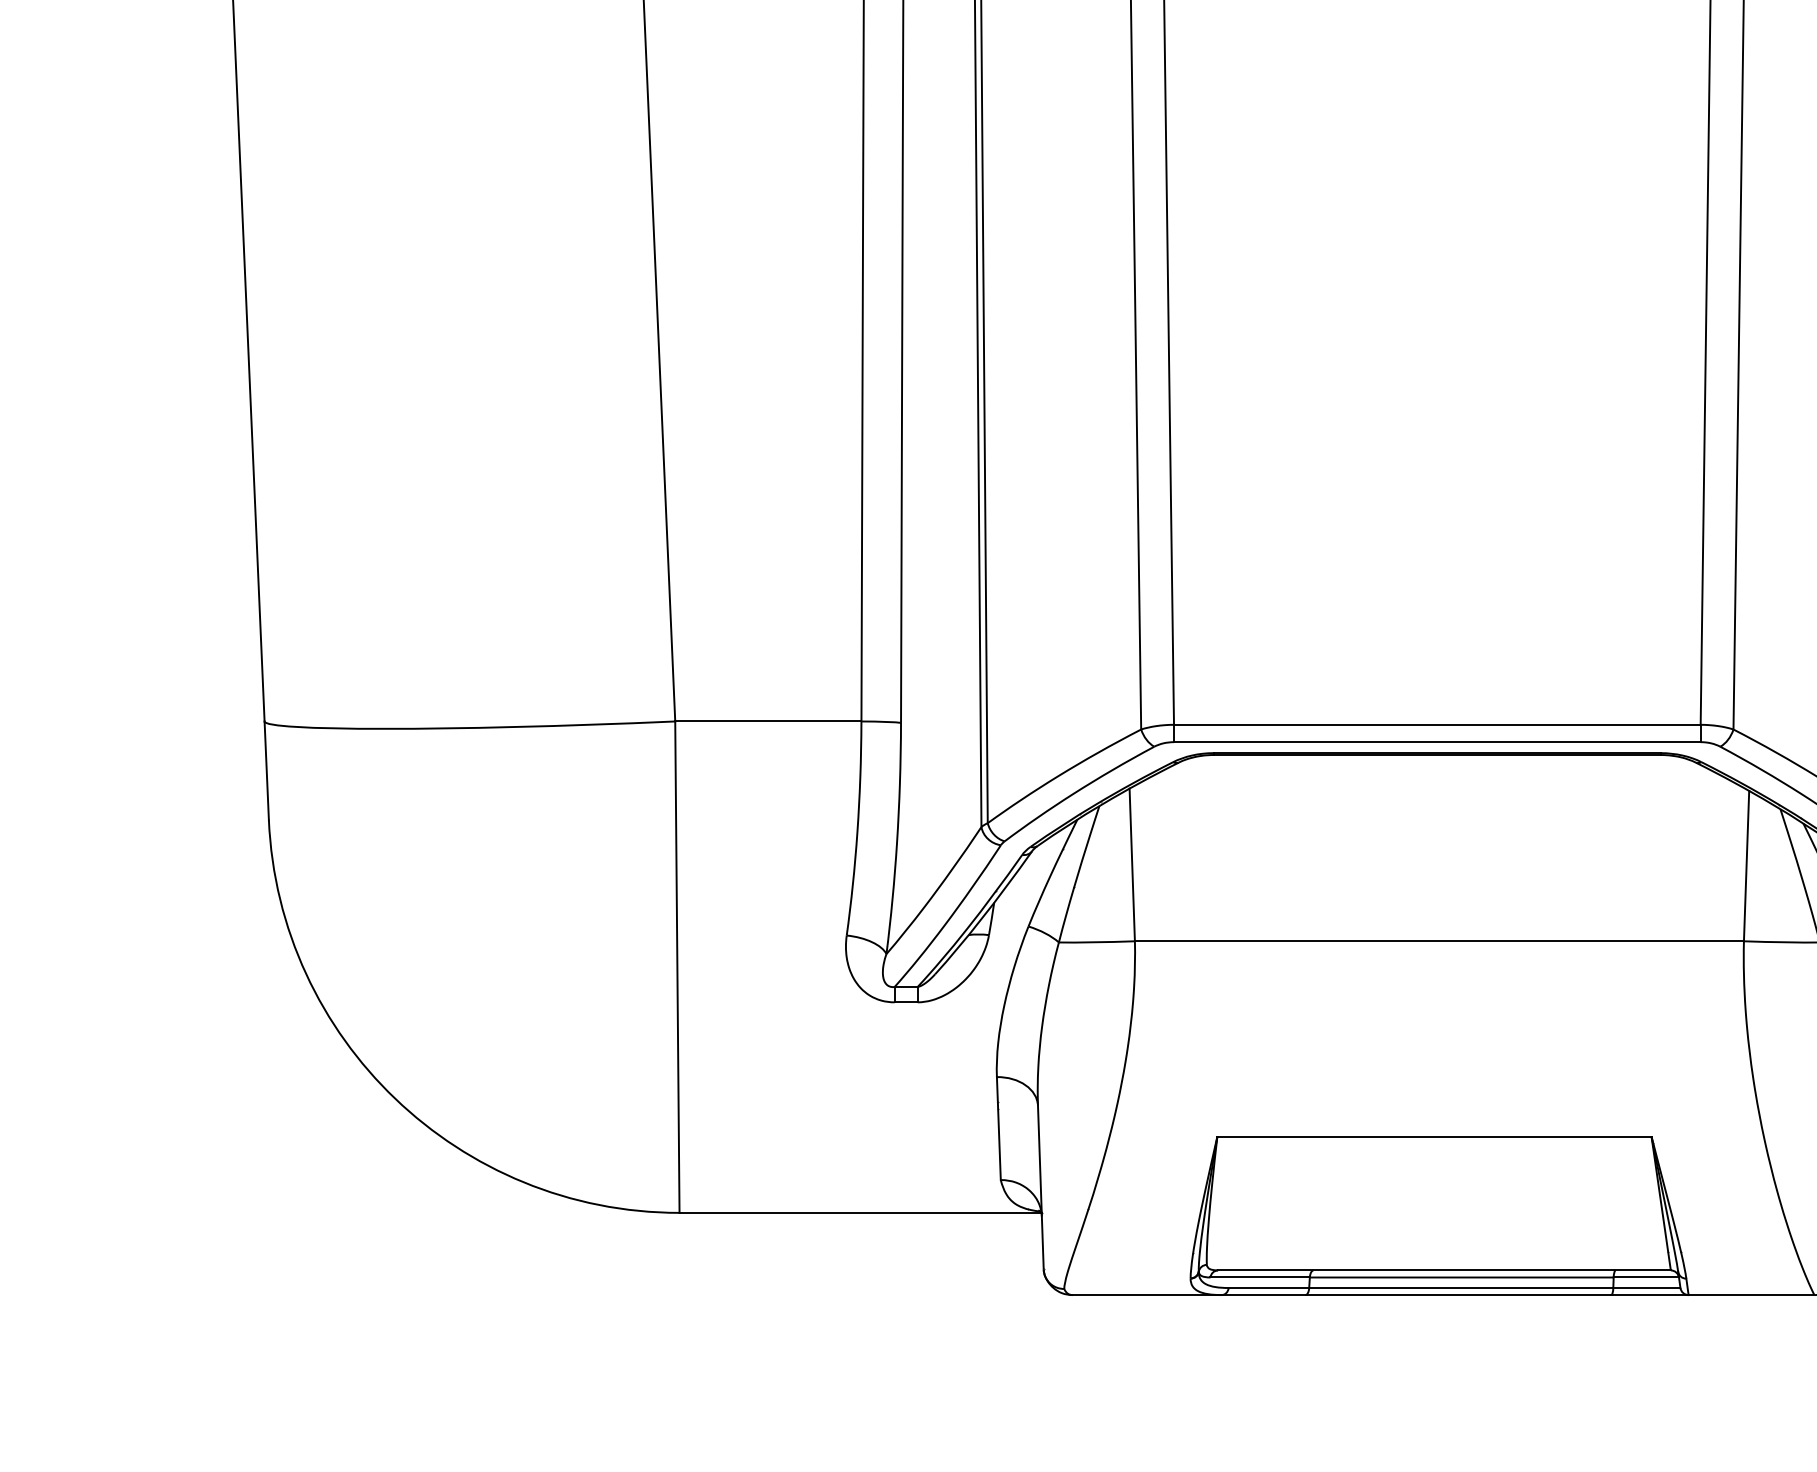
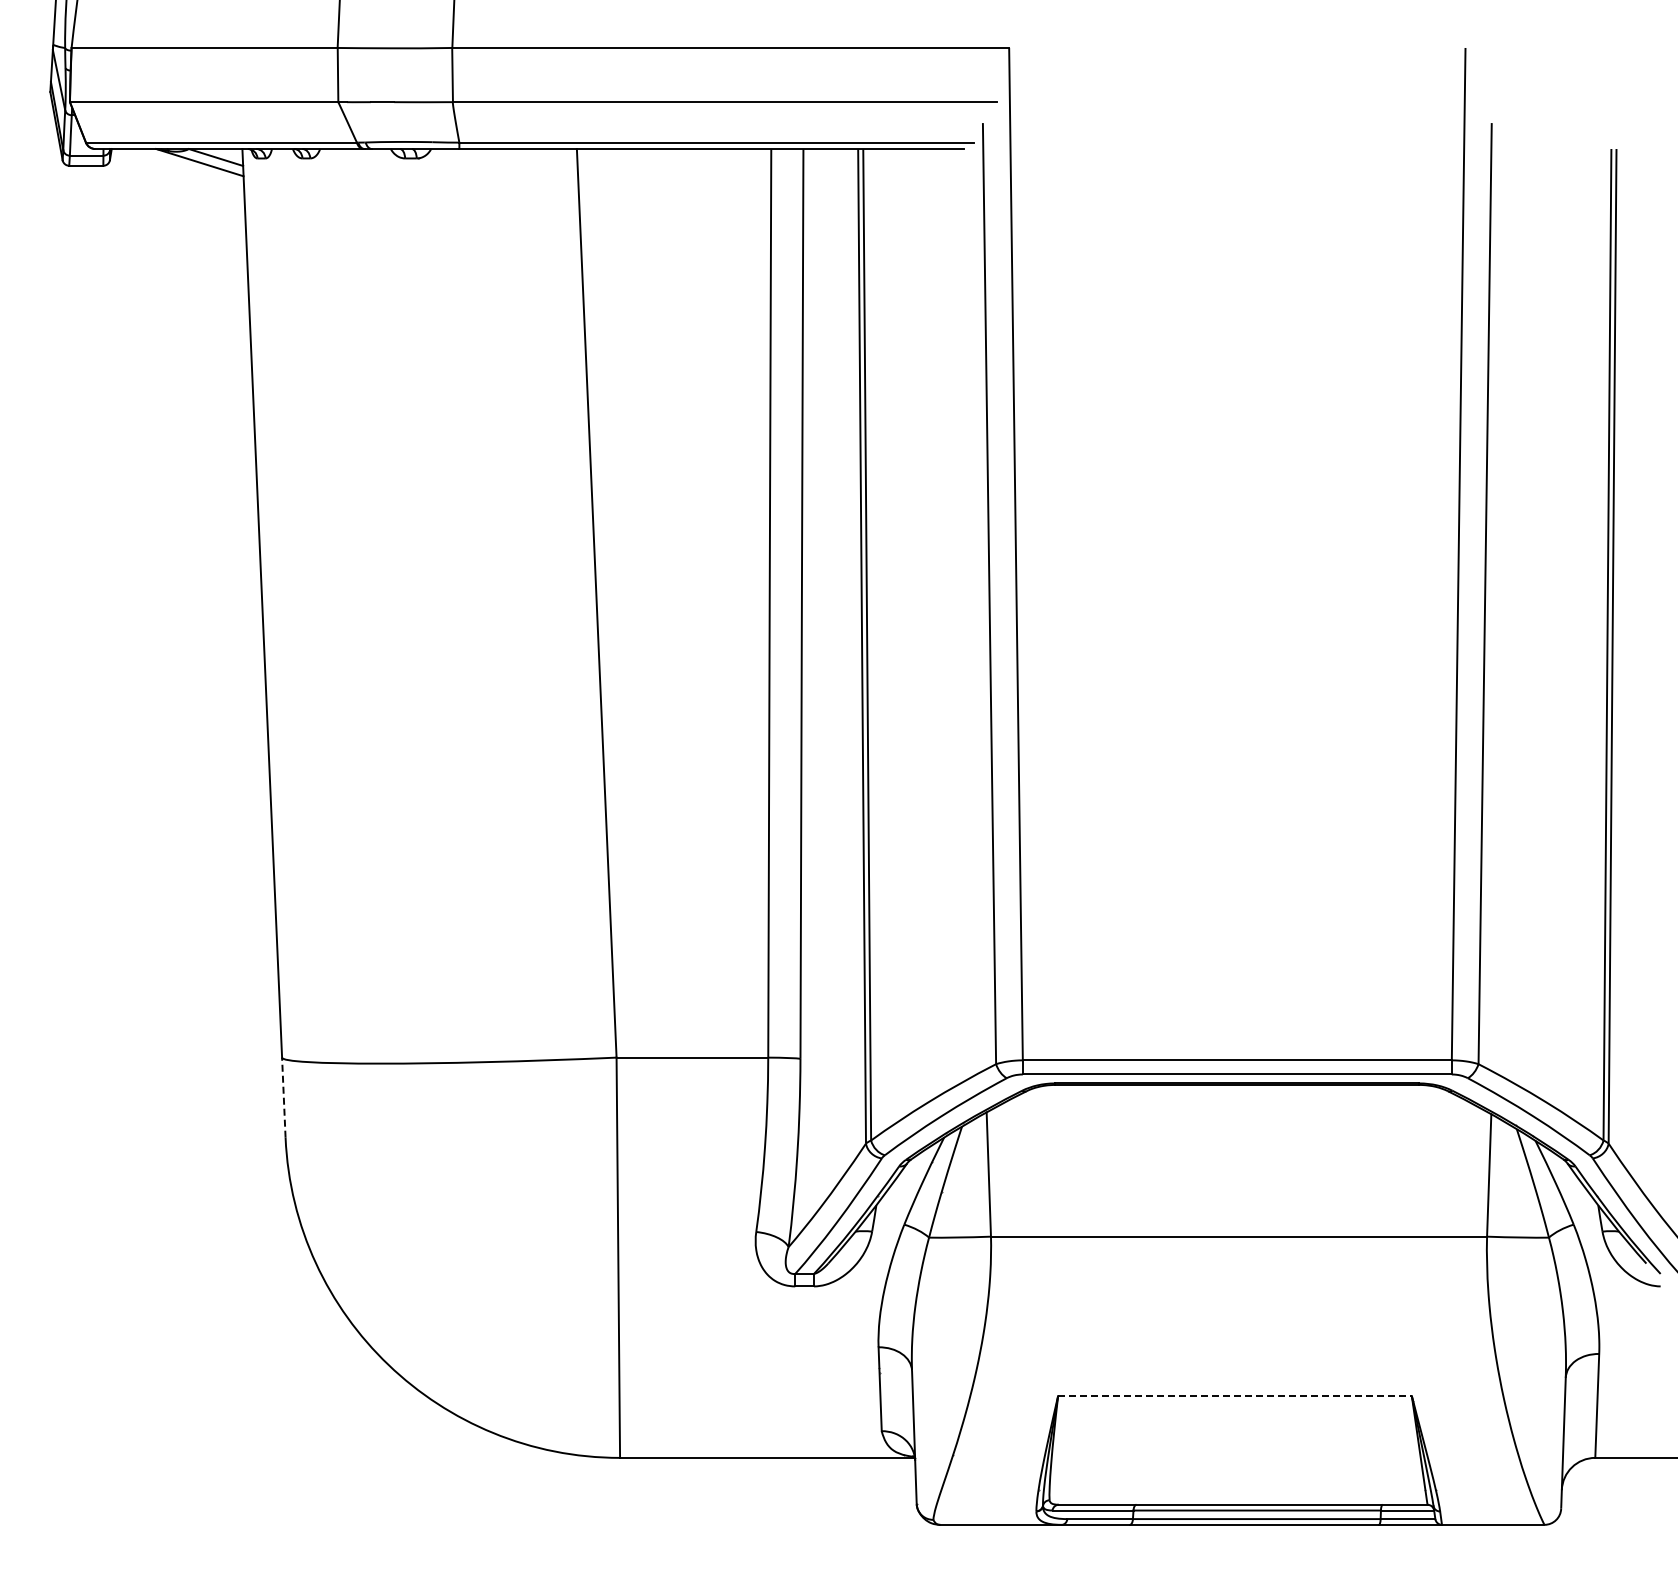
line: (266, 770) -> (283, 1097), solid -> dashed
line: (1433, 1136) -> (1234, 1395), solid -> dashed

